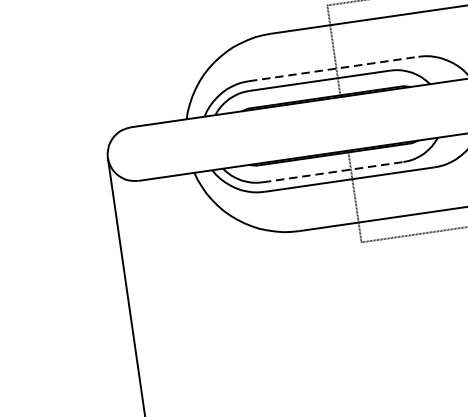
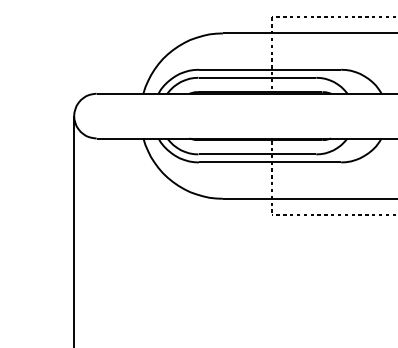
line: (334, 68) -> (270, 69), dashed -> solid
line: (333, 172) -> (257, 154), dashed -> solid

